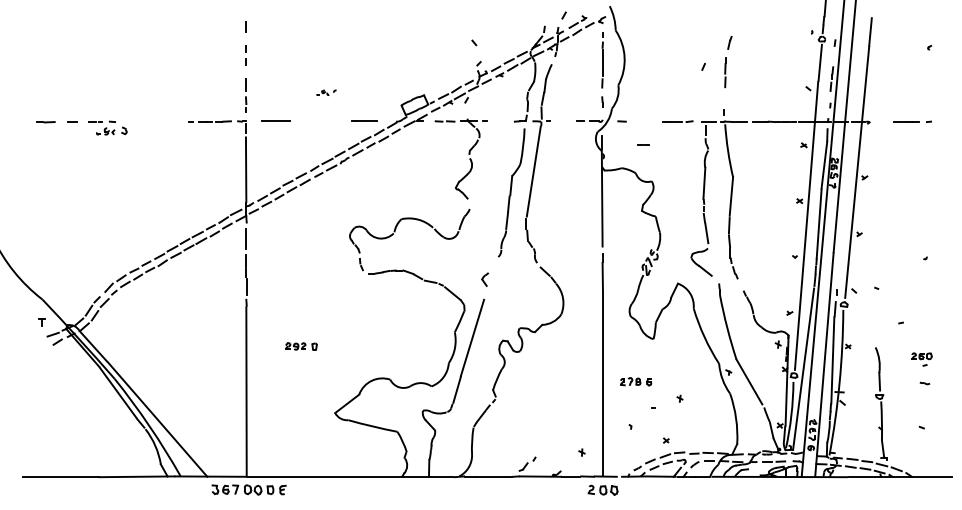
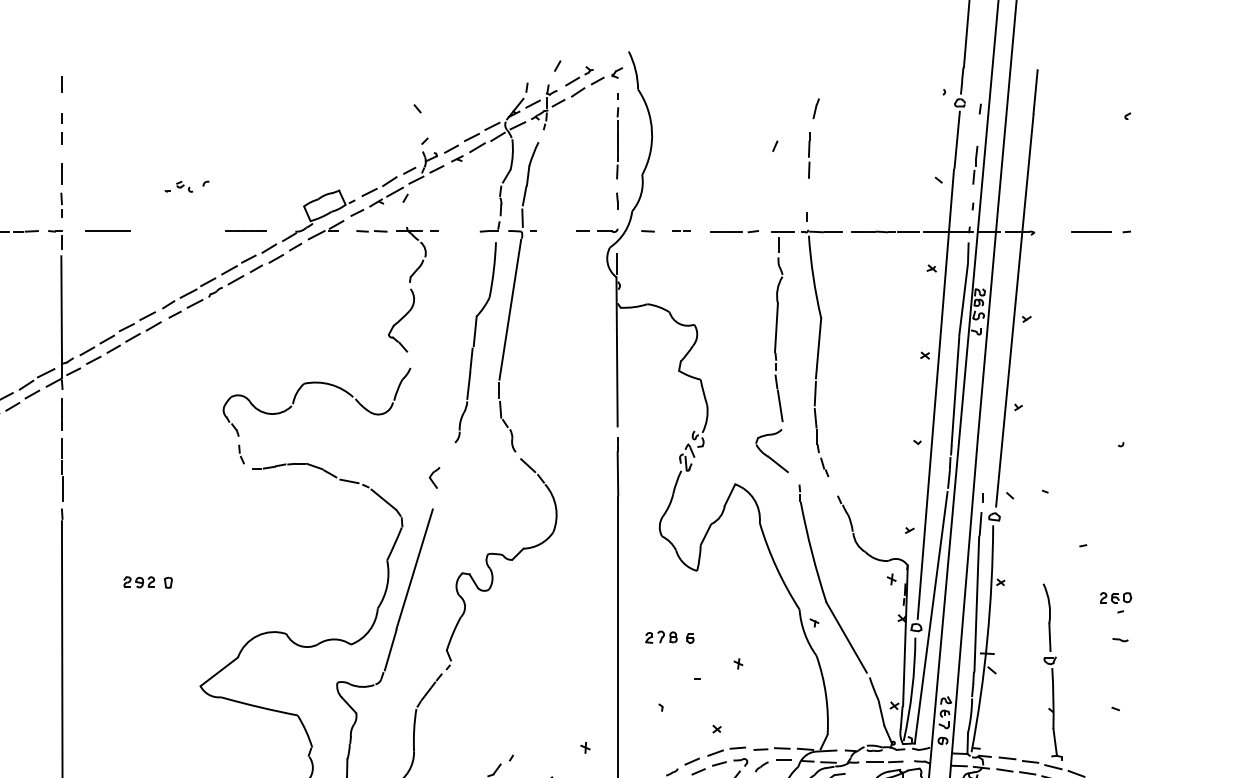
part: (326, 92) -> (186, 186), size x1.43
line: (643, 144) -> (681, 229), moved

